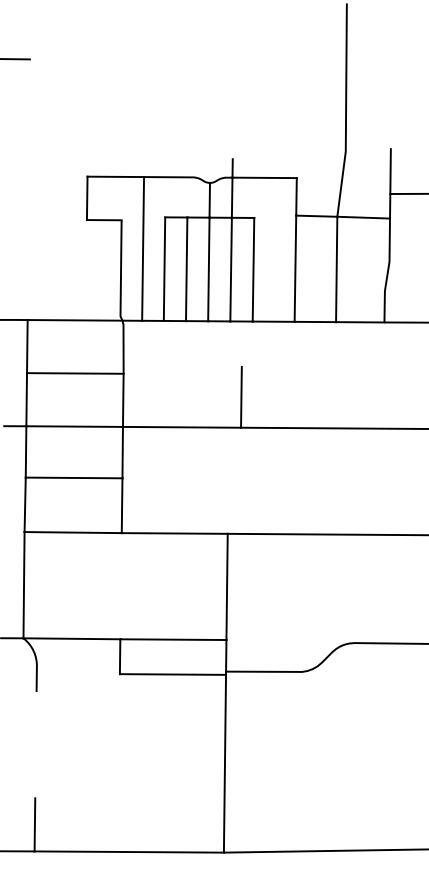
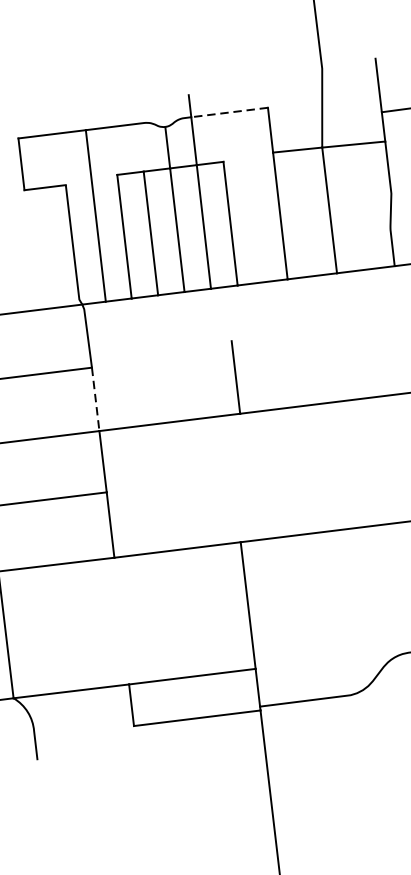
line: (264, 177) -> (229, 112), solid -> dashed
line: (123, 400) -> (95, 399), solid -> dashed

